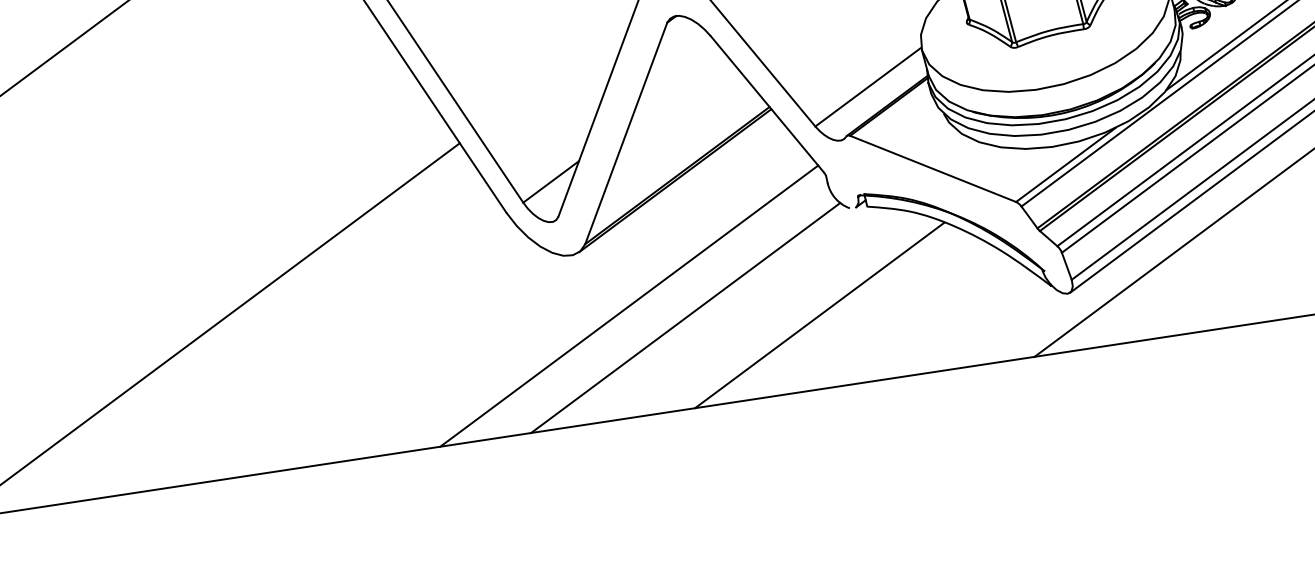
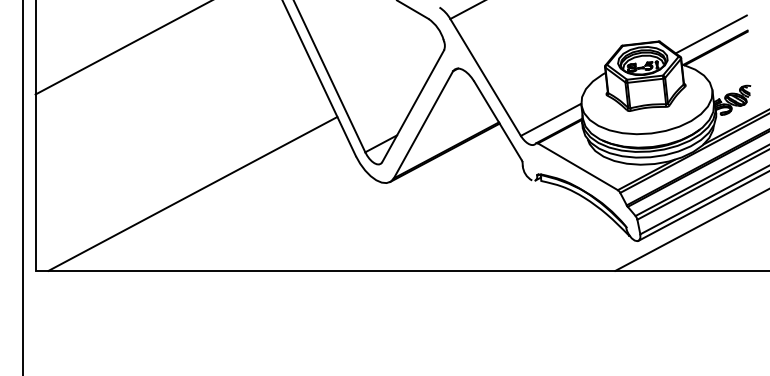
line: (629, 306) -> (411, 213), removed
line: (819, 314) -> (508, 232), removed
line: (685, 317) -> (439, 223), removed

